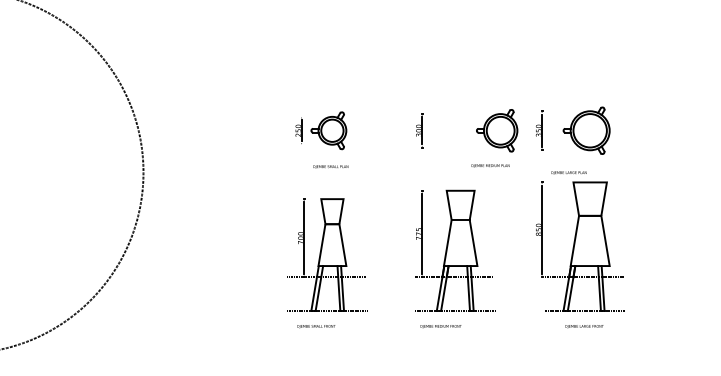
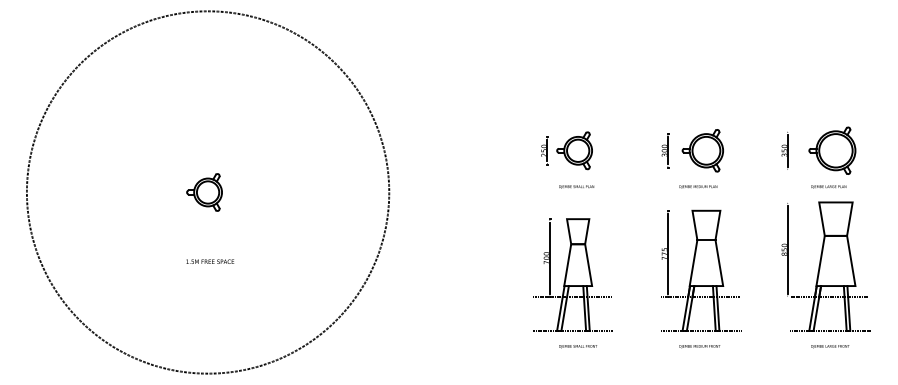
part: (496, 130) -> (702, 150), moved
text: (490, 165) -> (698, 186), moved
text: (568, 172) -> (828, 186), moved
text: (315, 326) -> (577, 346), moved
text: (440, 326) -> (699, 346), moved

